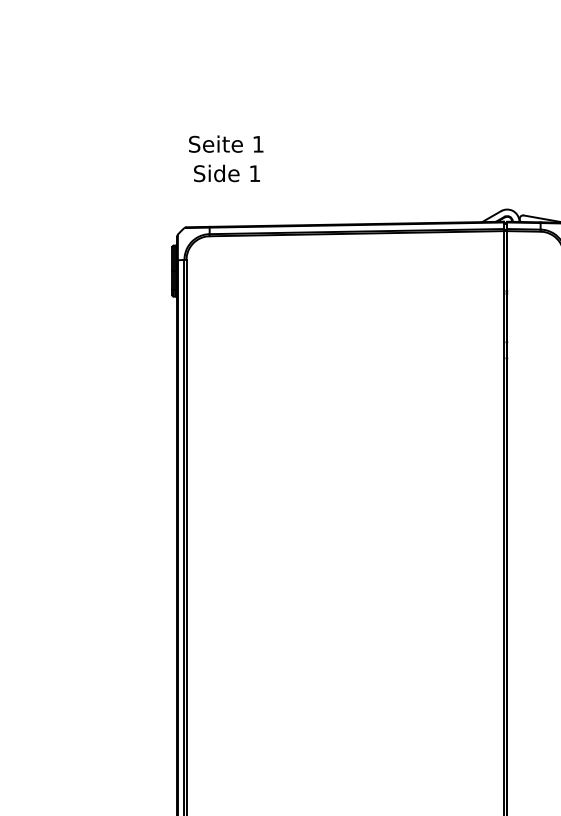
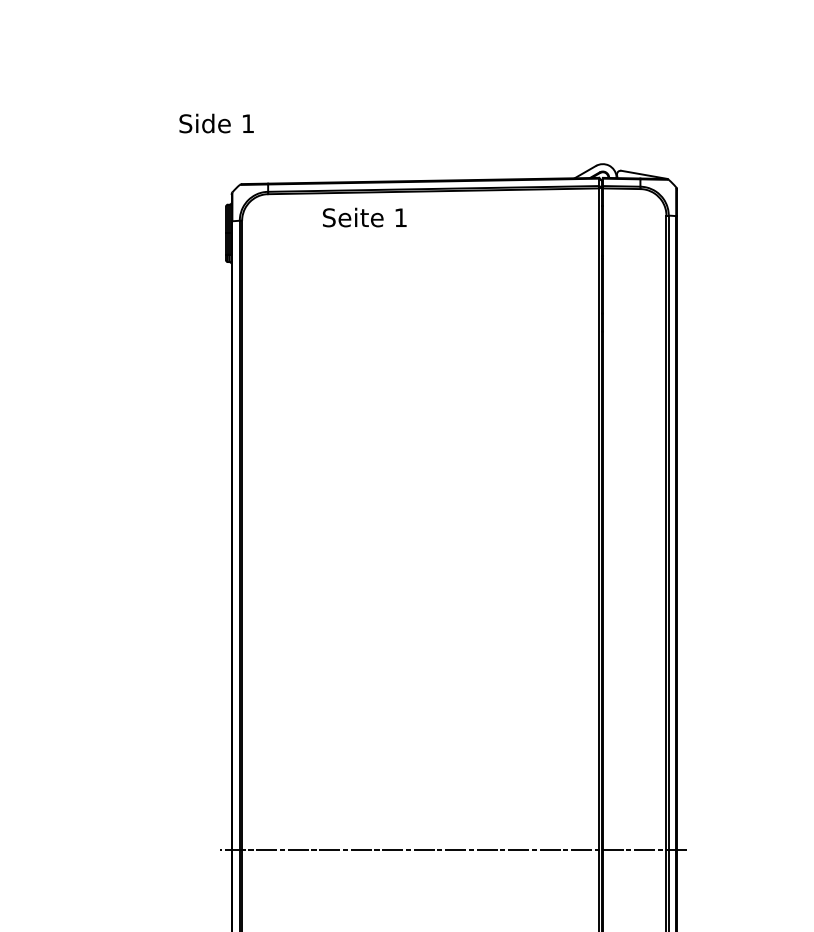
text: (225, 144) -> (364, 217), moved
text: (226, 173) -> (216, 123), moved

